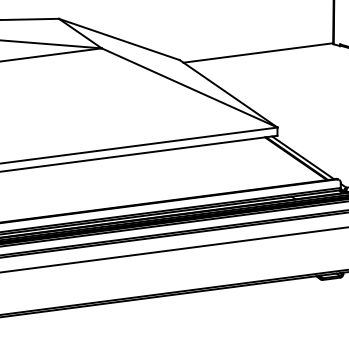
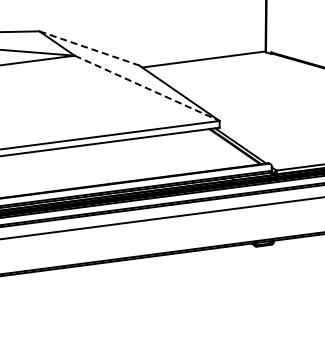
line: (119, 39) -> (89, 48), solid -> dashed
line: (189, 88) -> (147, 88), solid -> dashed

